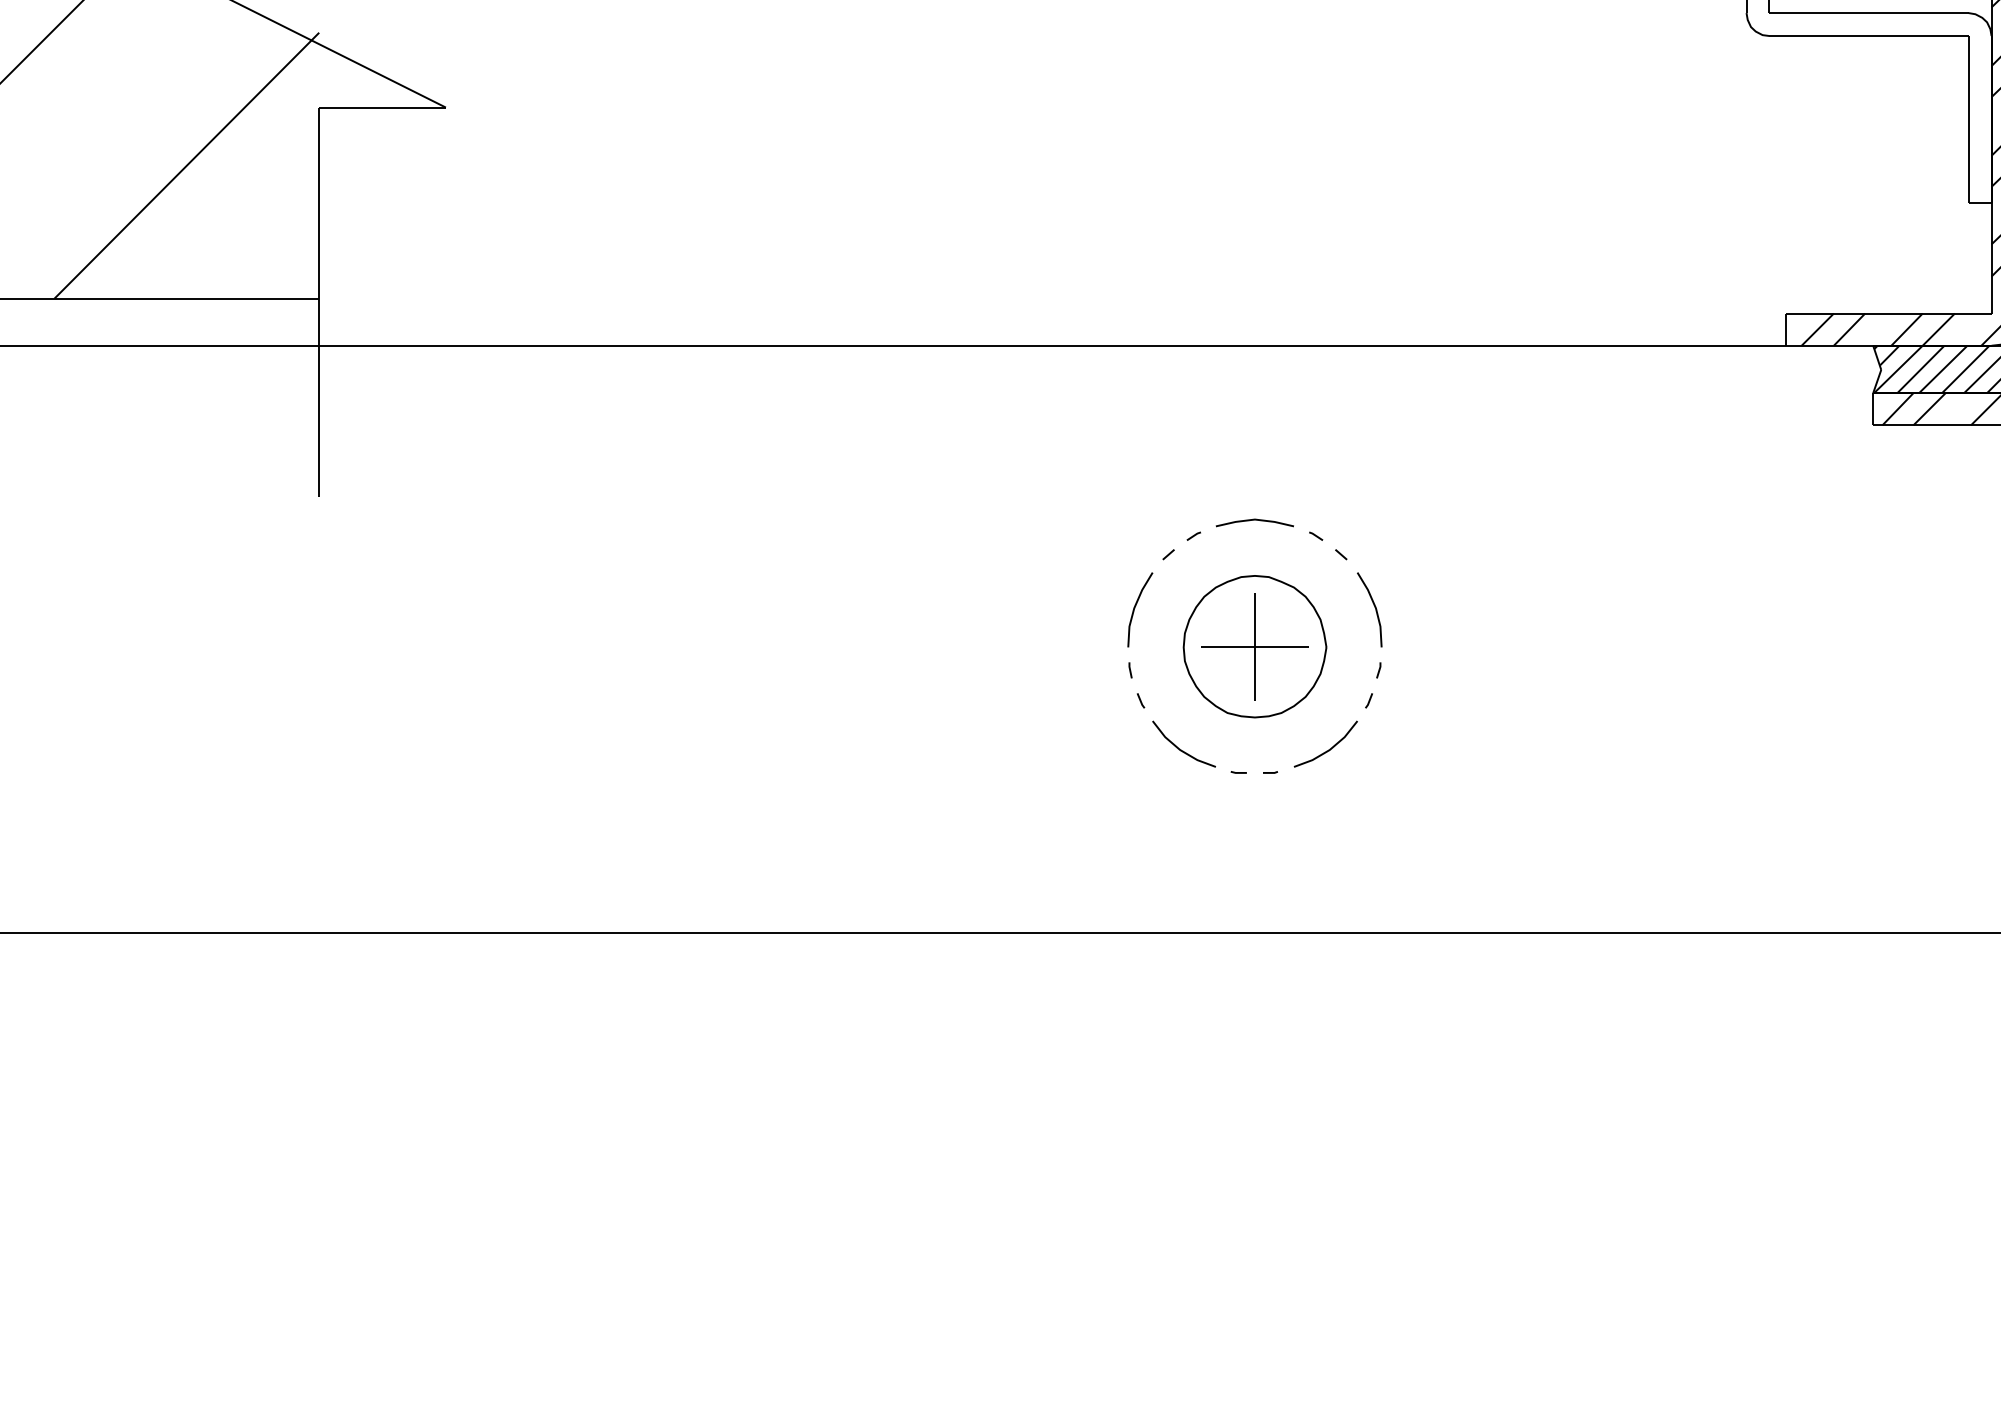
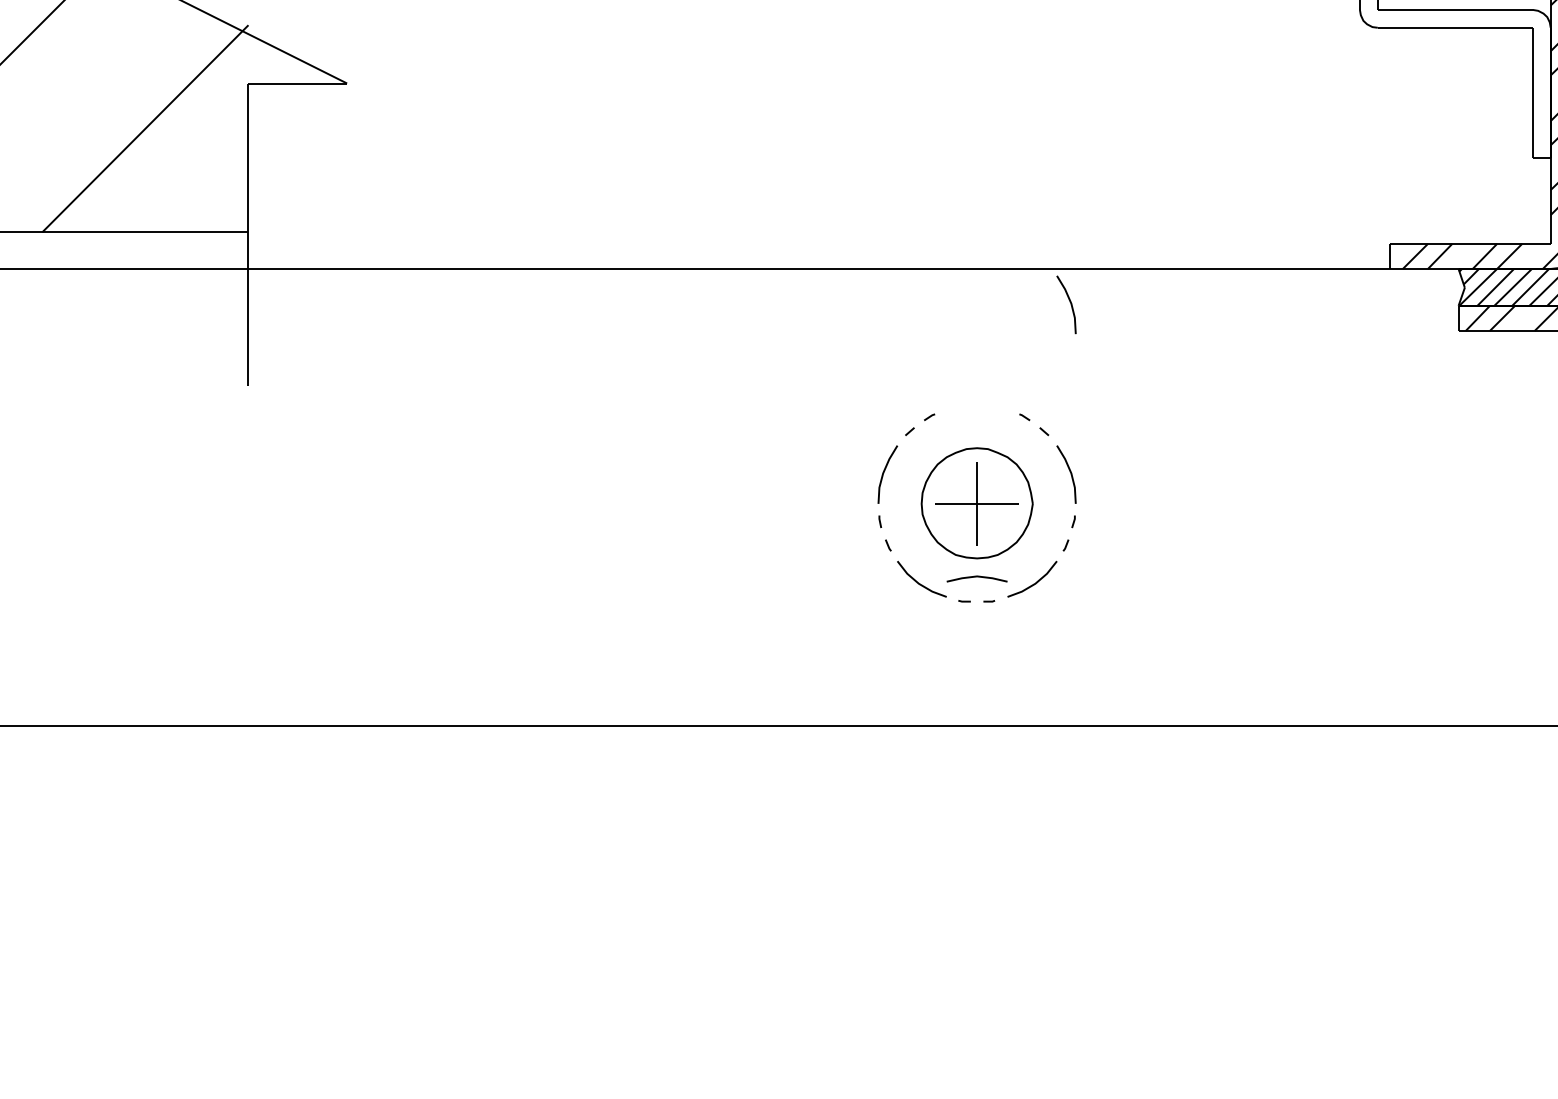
line: (1374, 389) -> (1070, 303), added
line: (1254, 520) -> (976, 577), moved

